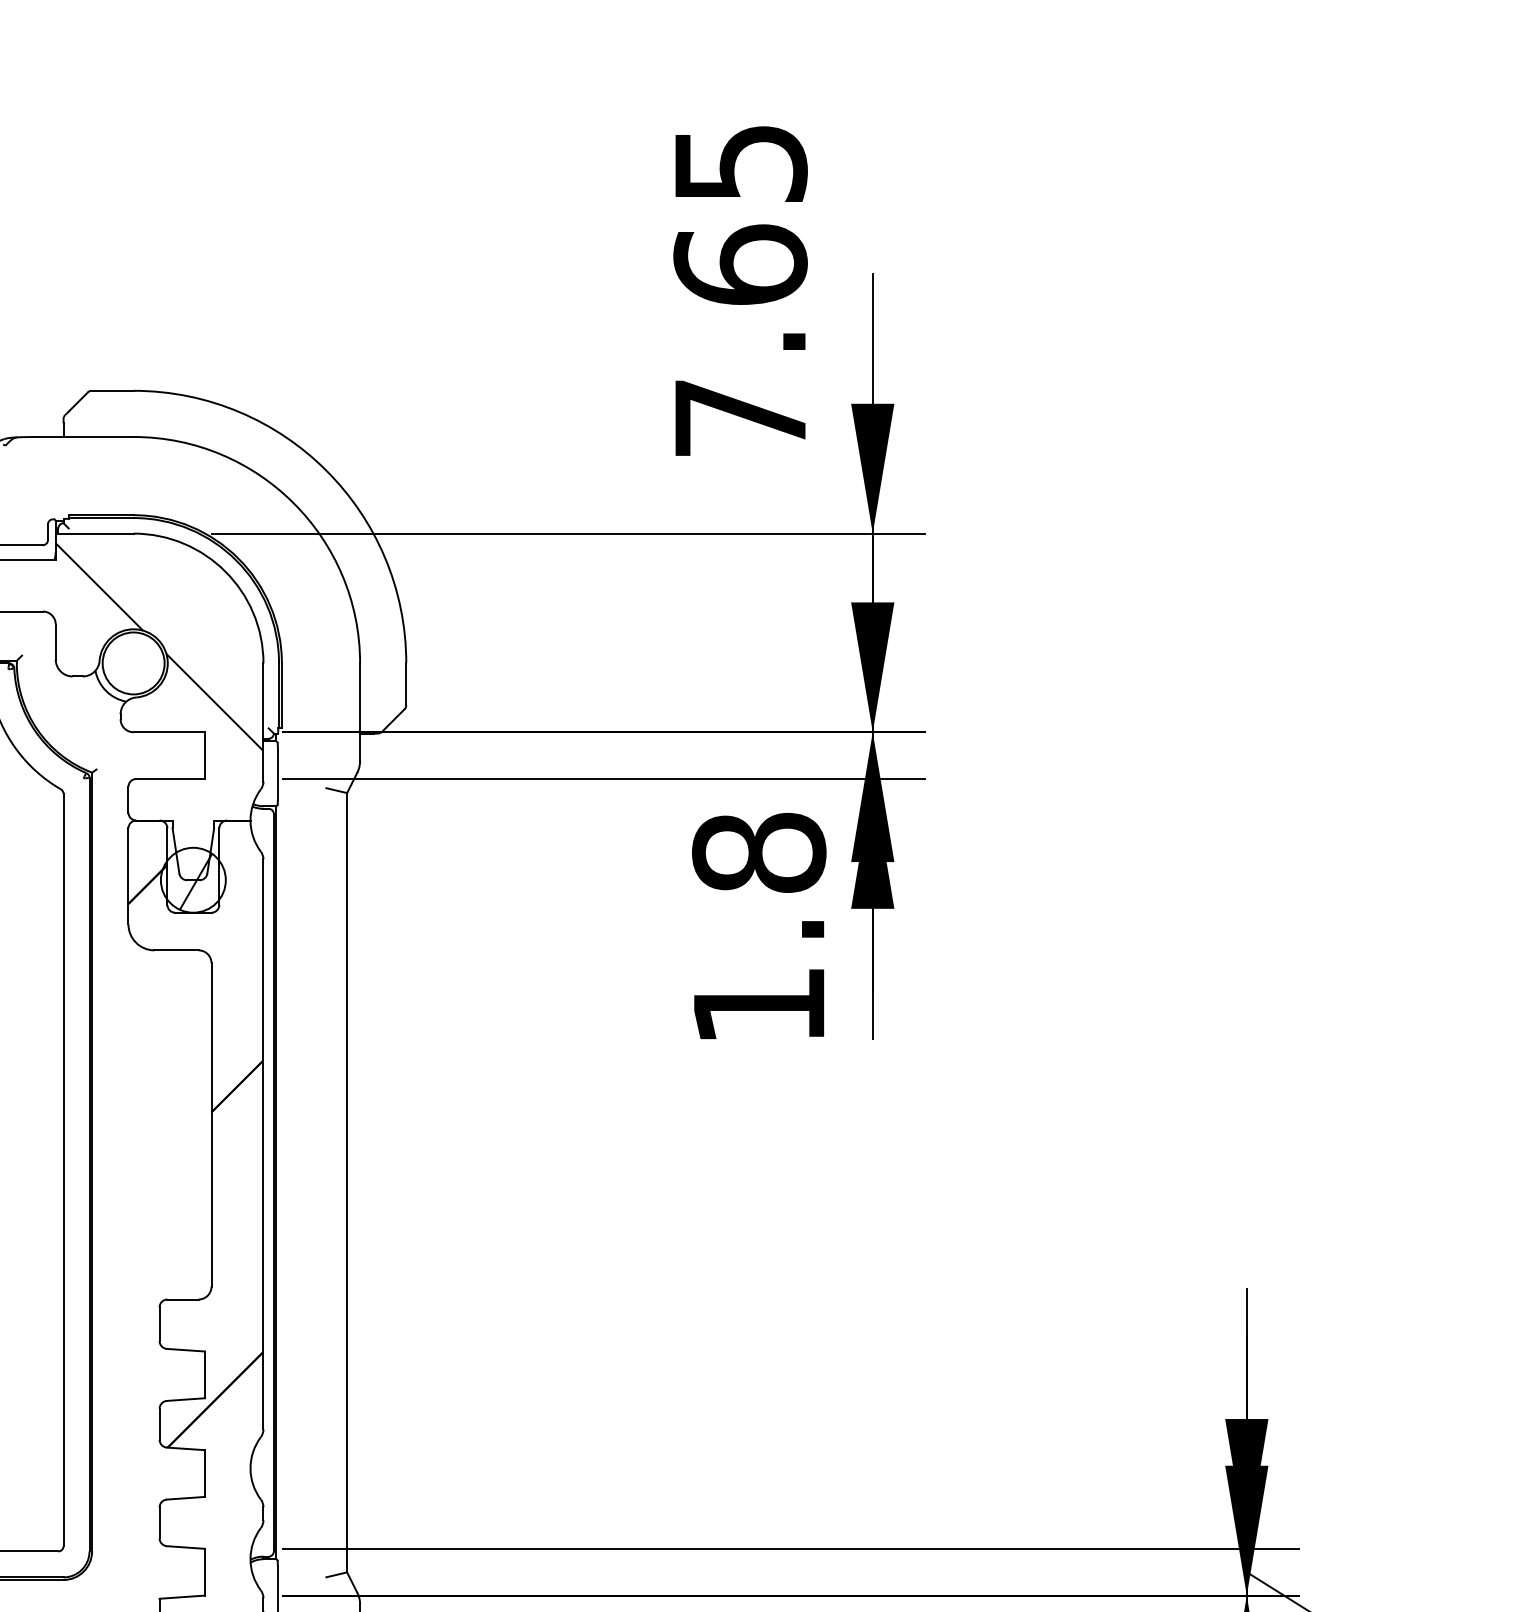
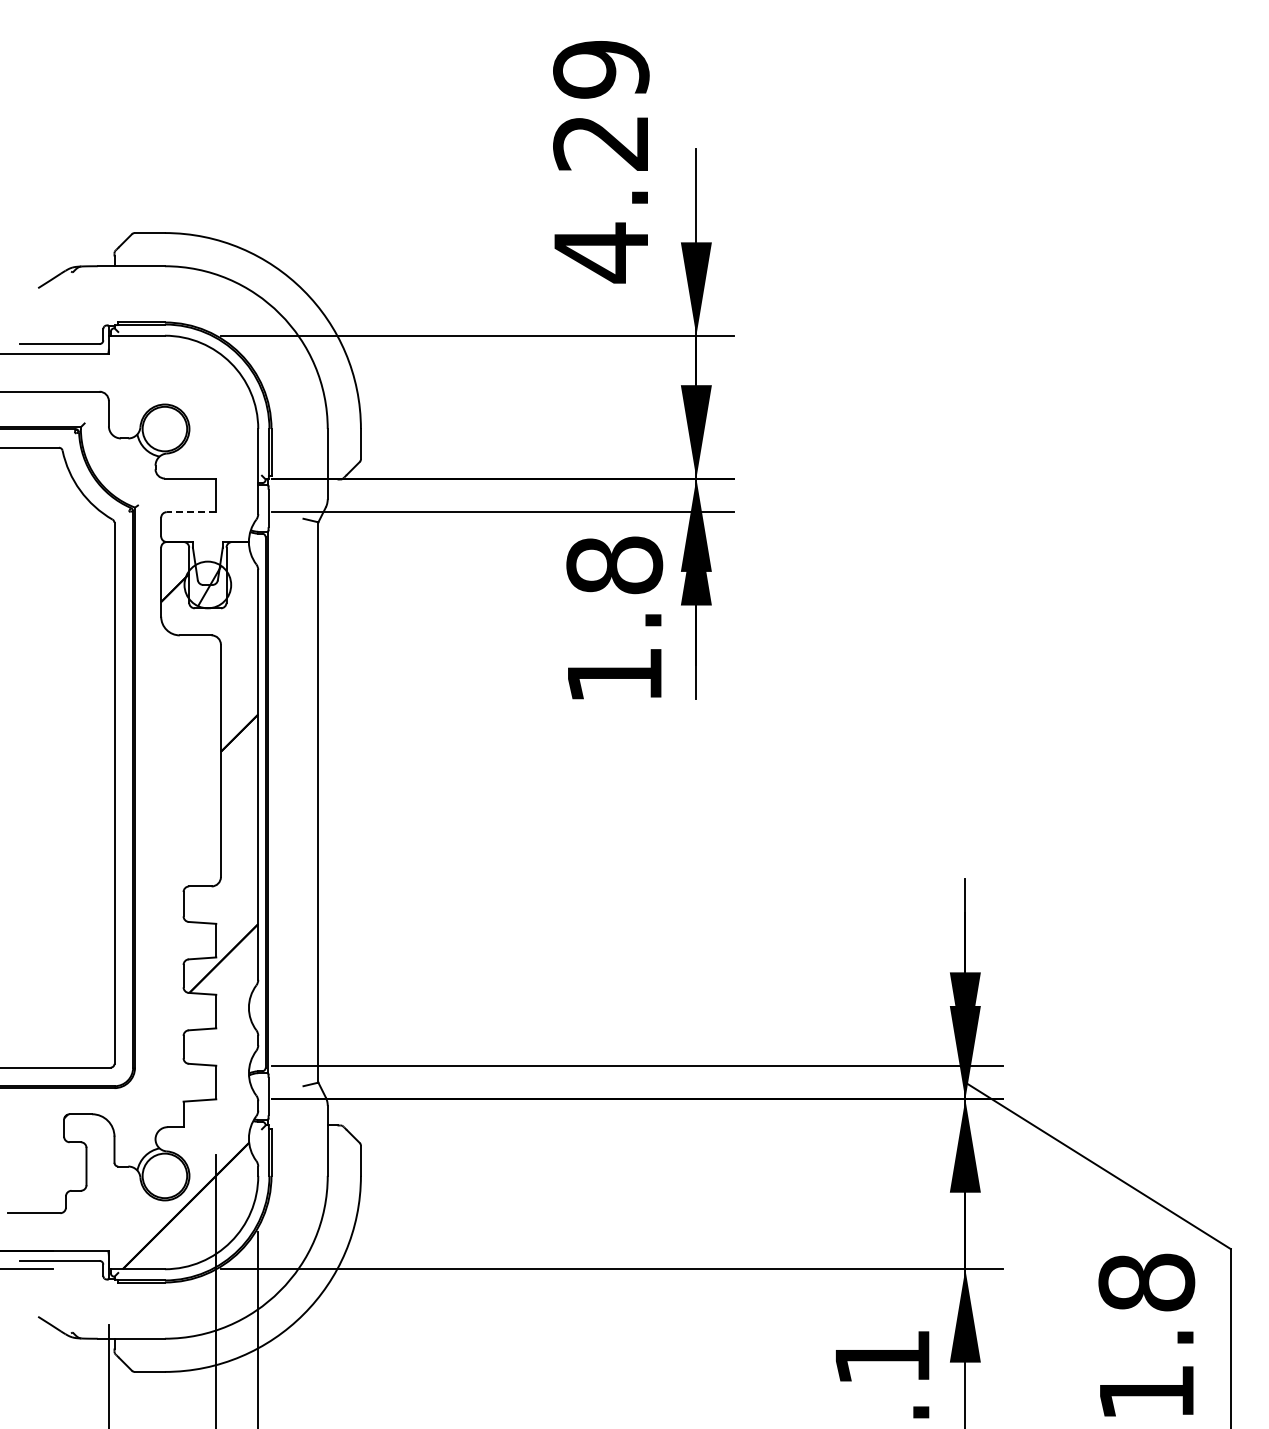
text: (740, 292) -> (601, 162), 7.65 -> 4.29
hatch: (159, 647) -> (183, 417), removed
line: (170, 779) -> (191, 512), solid -> dashed

